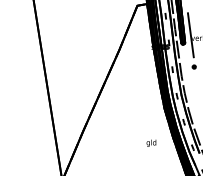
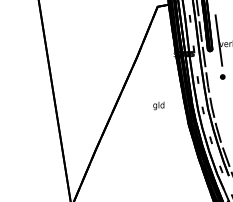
text: (151, 142) -> (158, 105), moved

